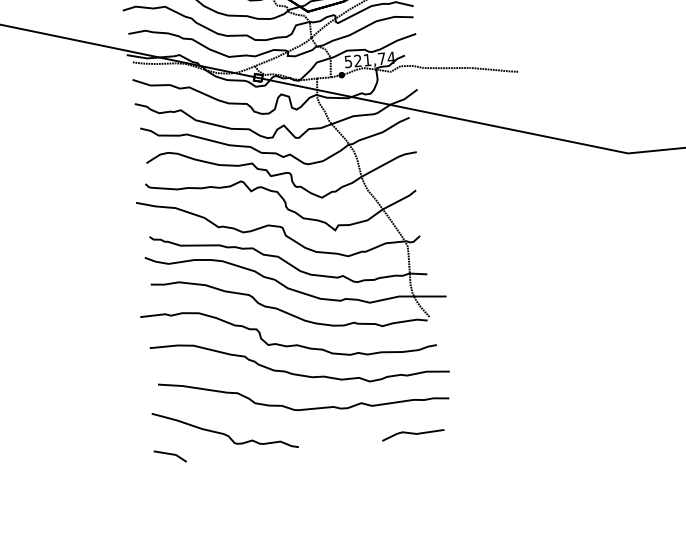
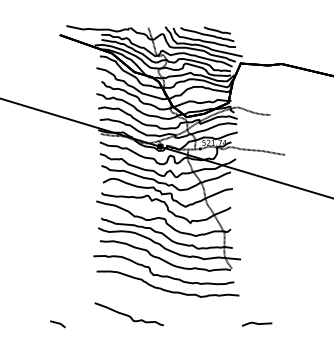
curve: (305, 407) -> (168, 306), removed
line: (413, 432) -> (257, 323), moved
line: (169, 454) -> (57, 323), moved

